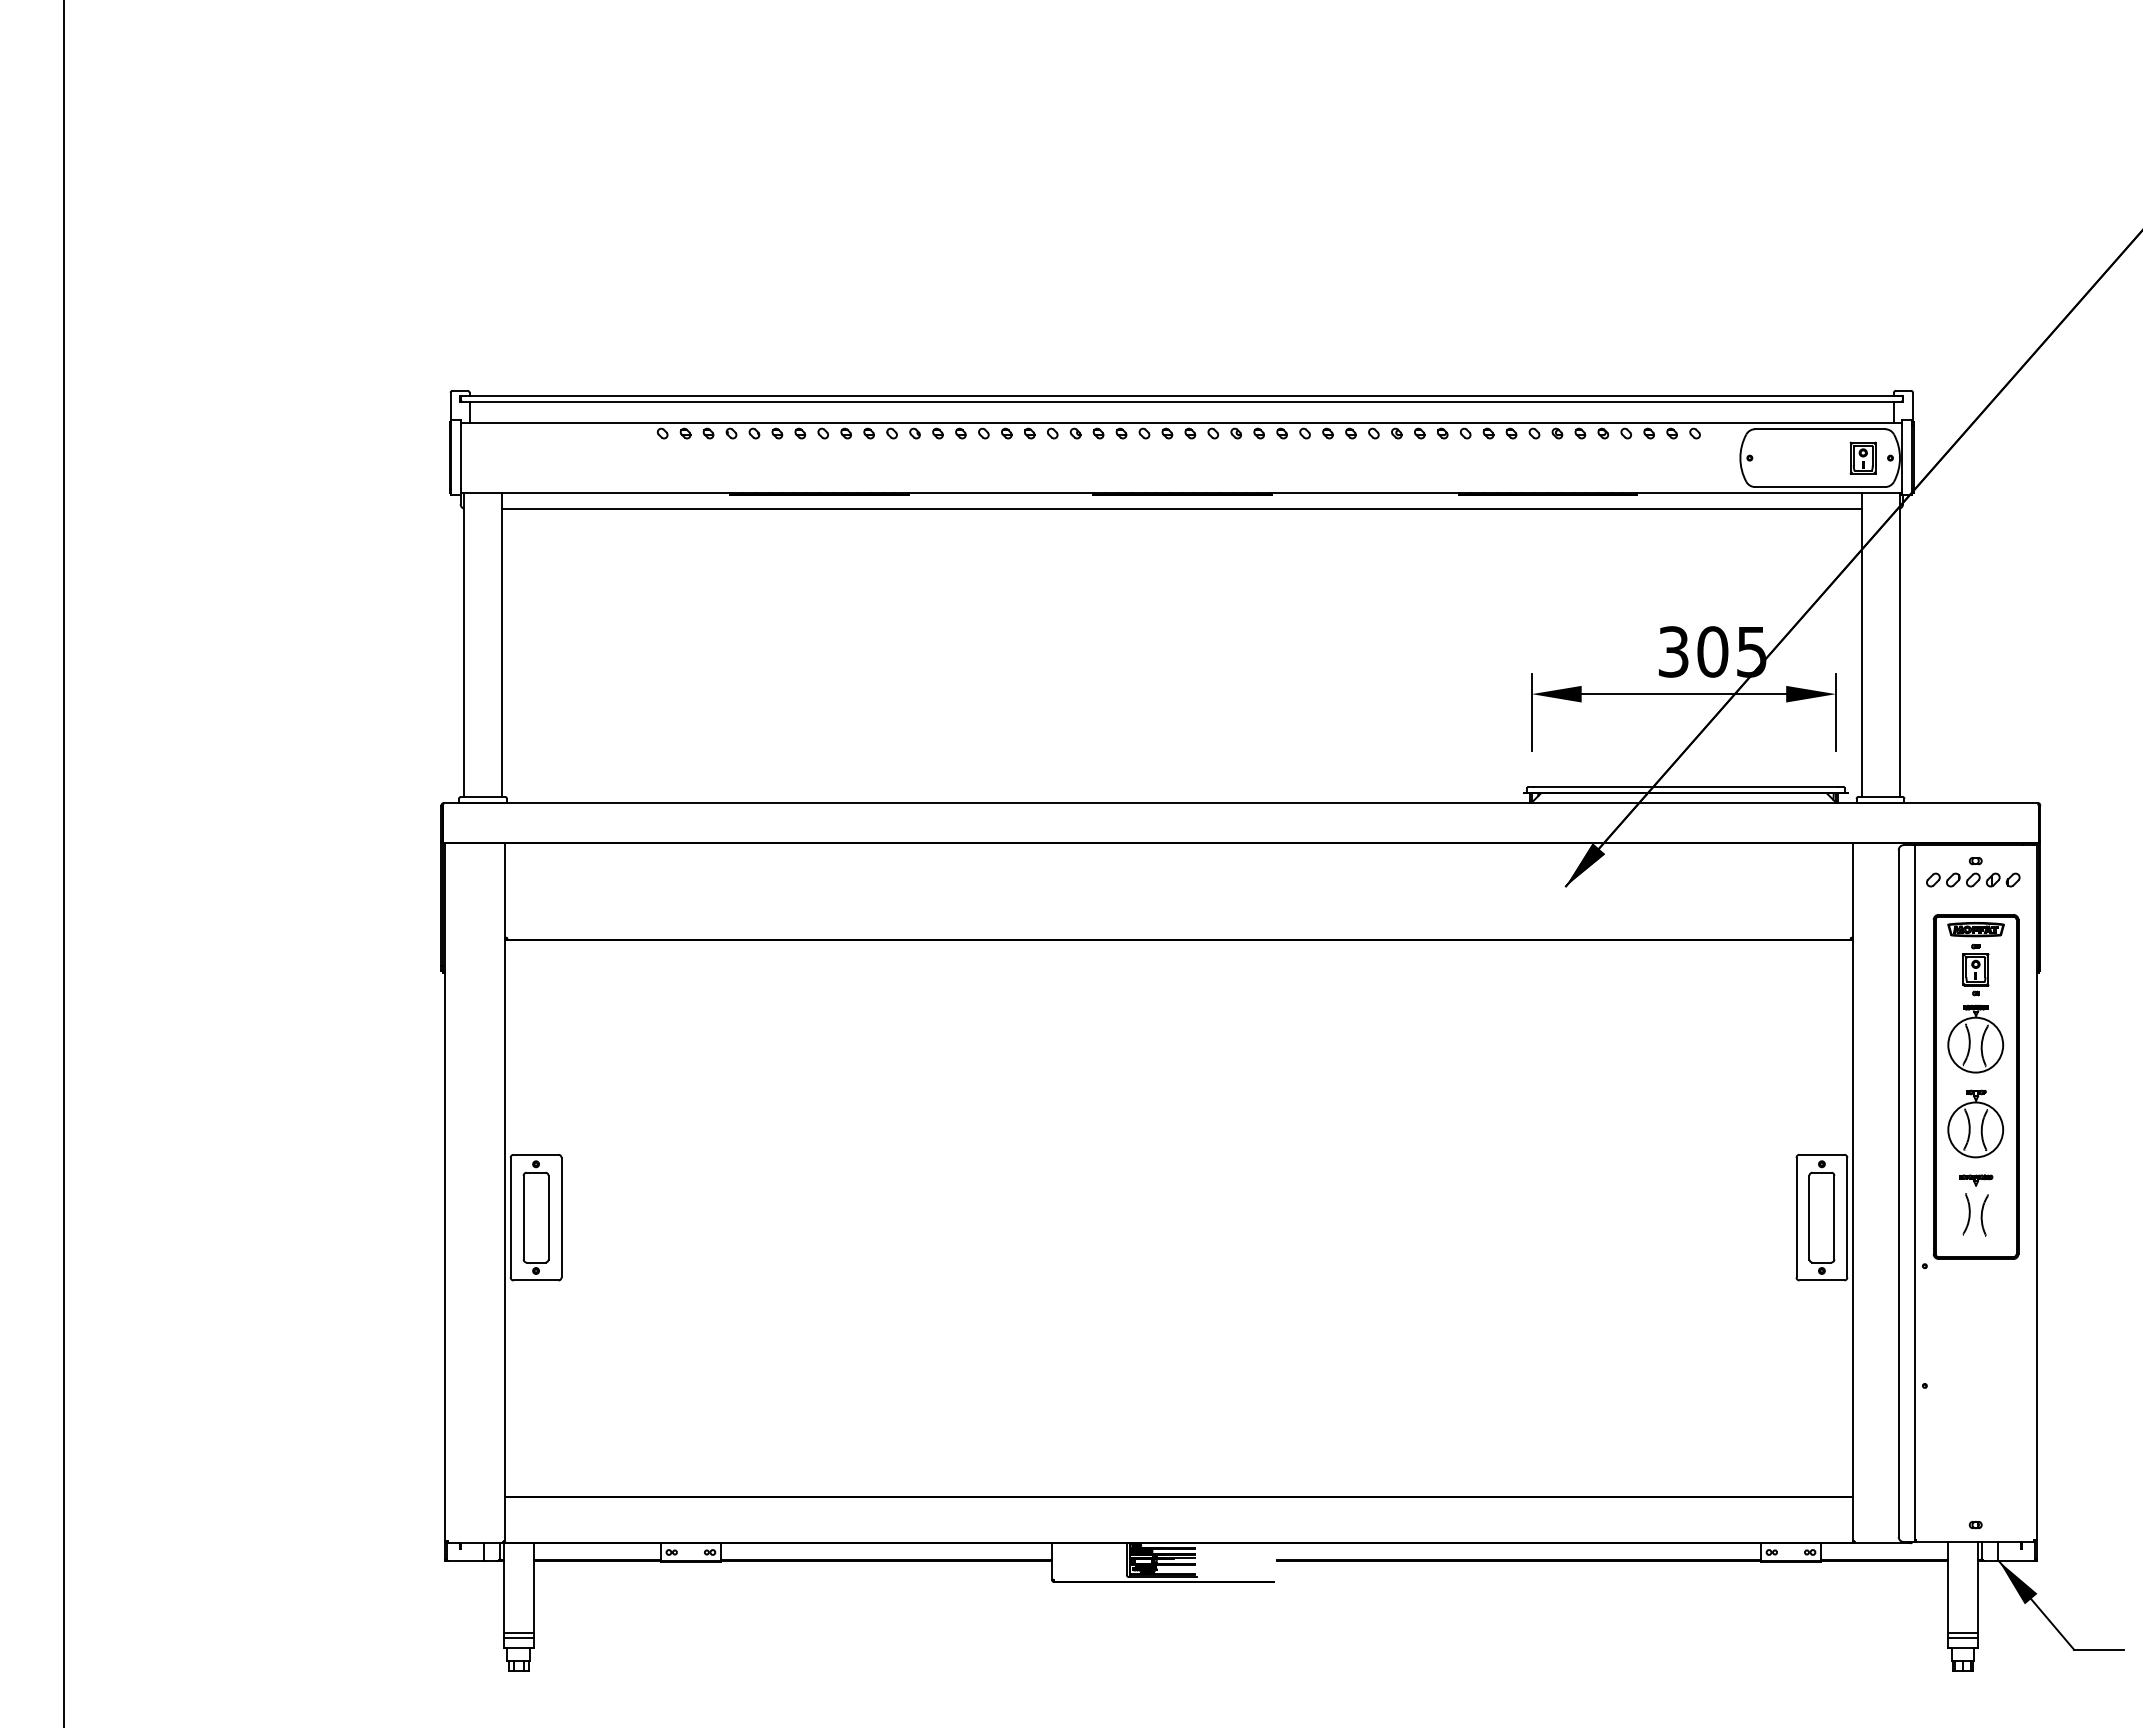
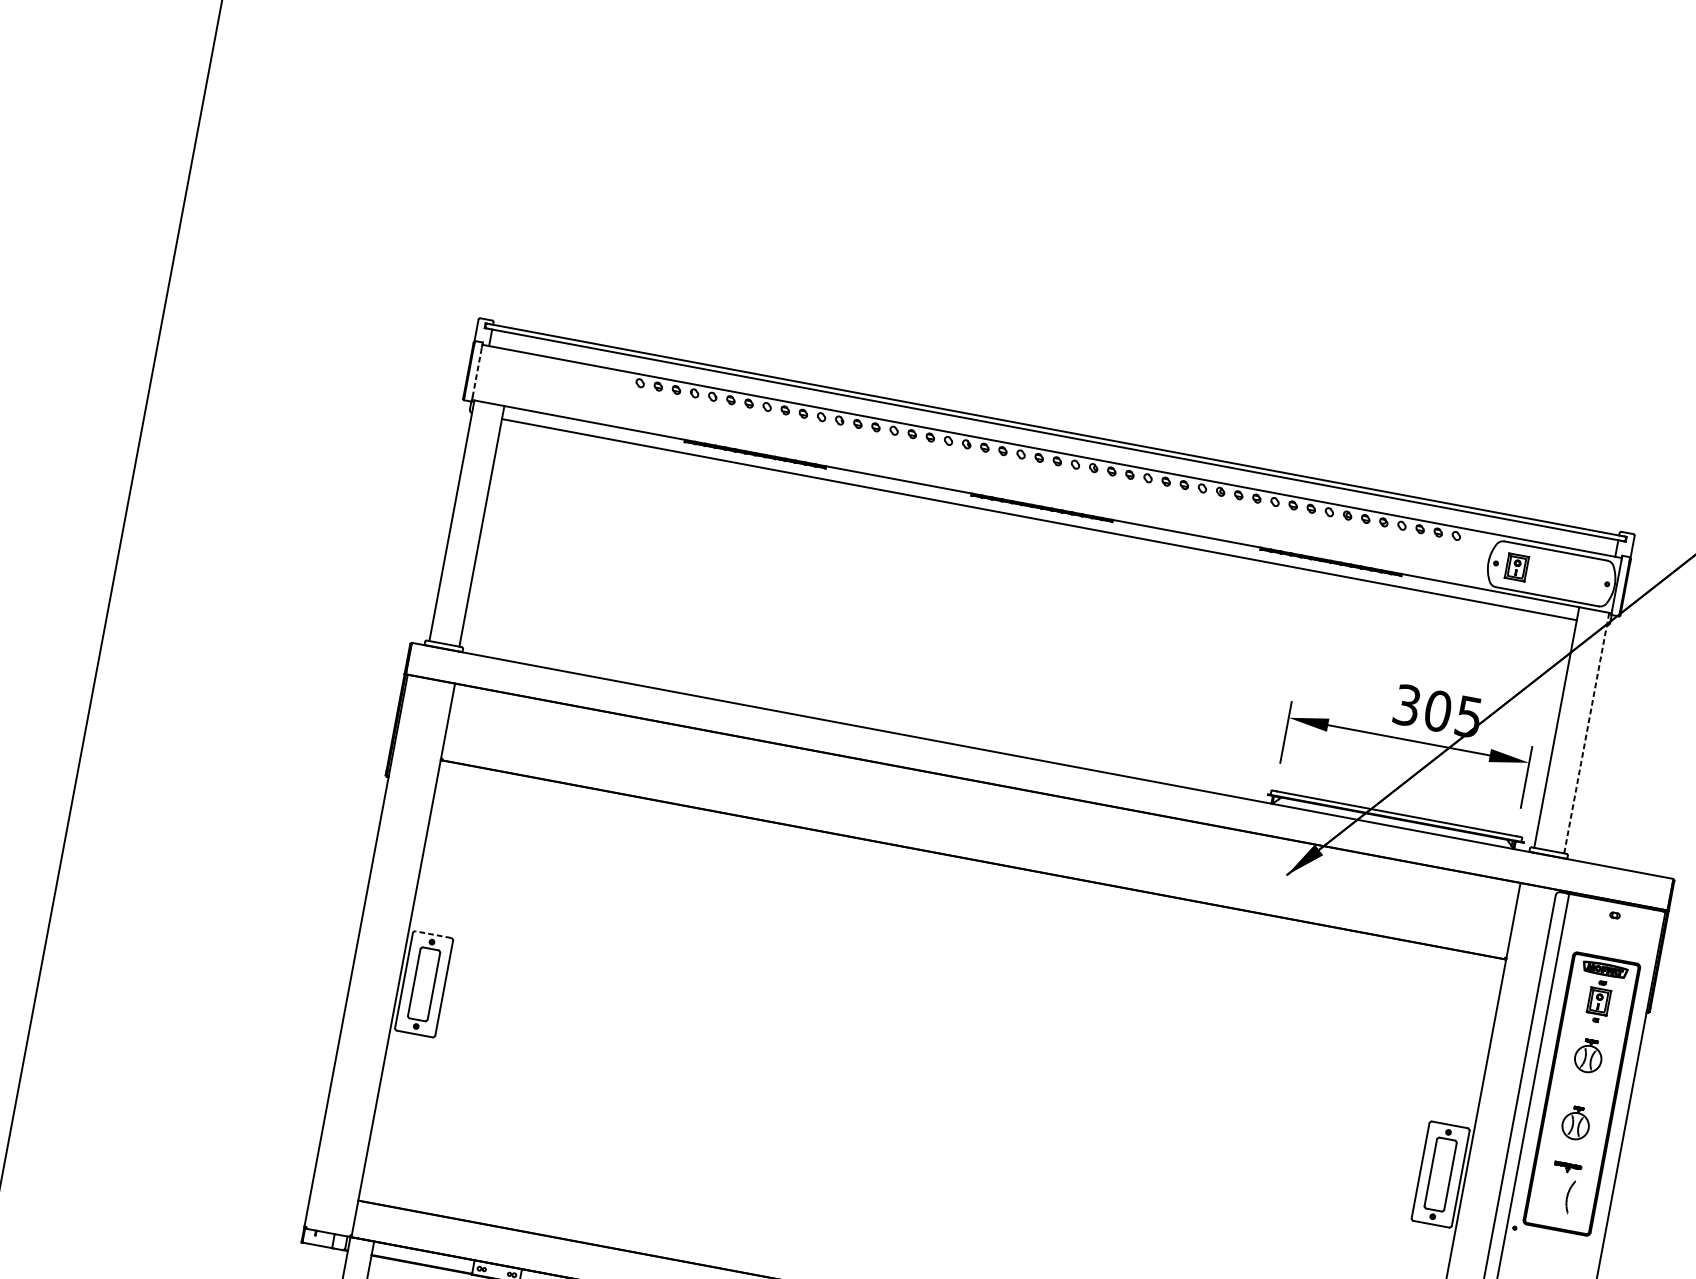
line: (461, 457) -> (477, 372), solid -> dashed
part: (1862, 457) -> (1516, 566), moved
line: (1899, 644) -> (1586, 732), solid -> dashed
part: (1973, 879) -> (1610, 929), removed
part: (1975, 1038) -> (1588, 1055), size x0.6
part: (1975, 1123) -> (1575, 1122), size x0.6
line: (535, 1154) -> (432, 934), solid -> dashed
part: (1966, 1214) -> (1555, 1193), removed

